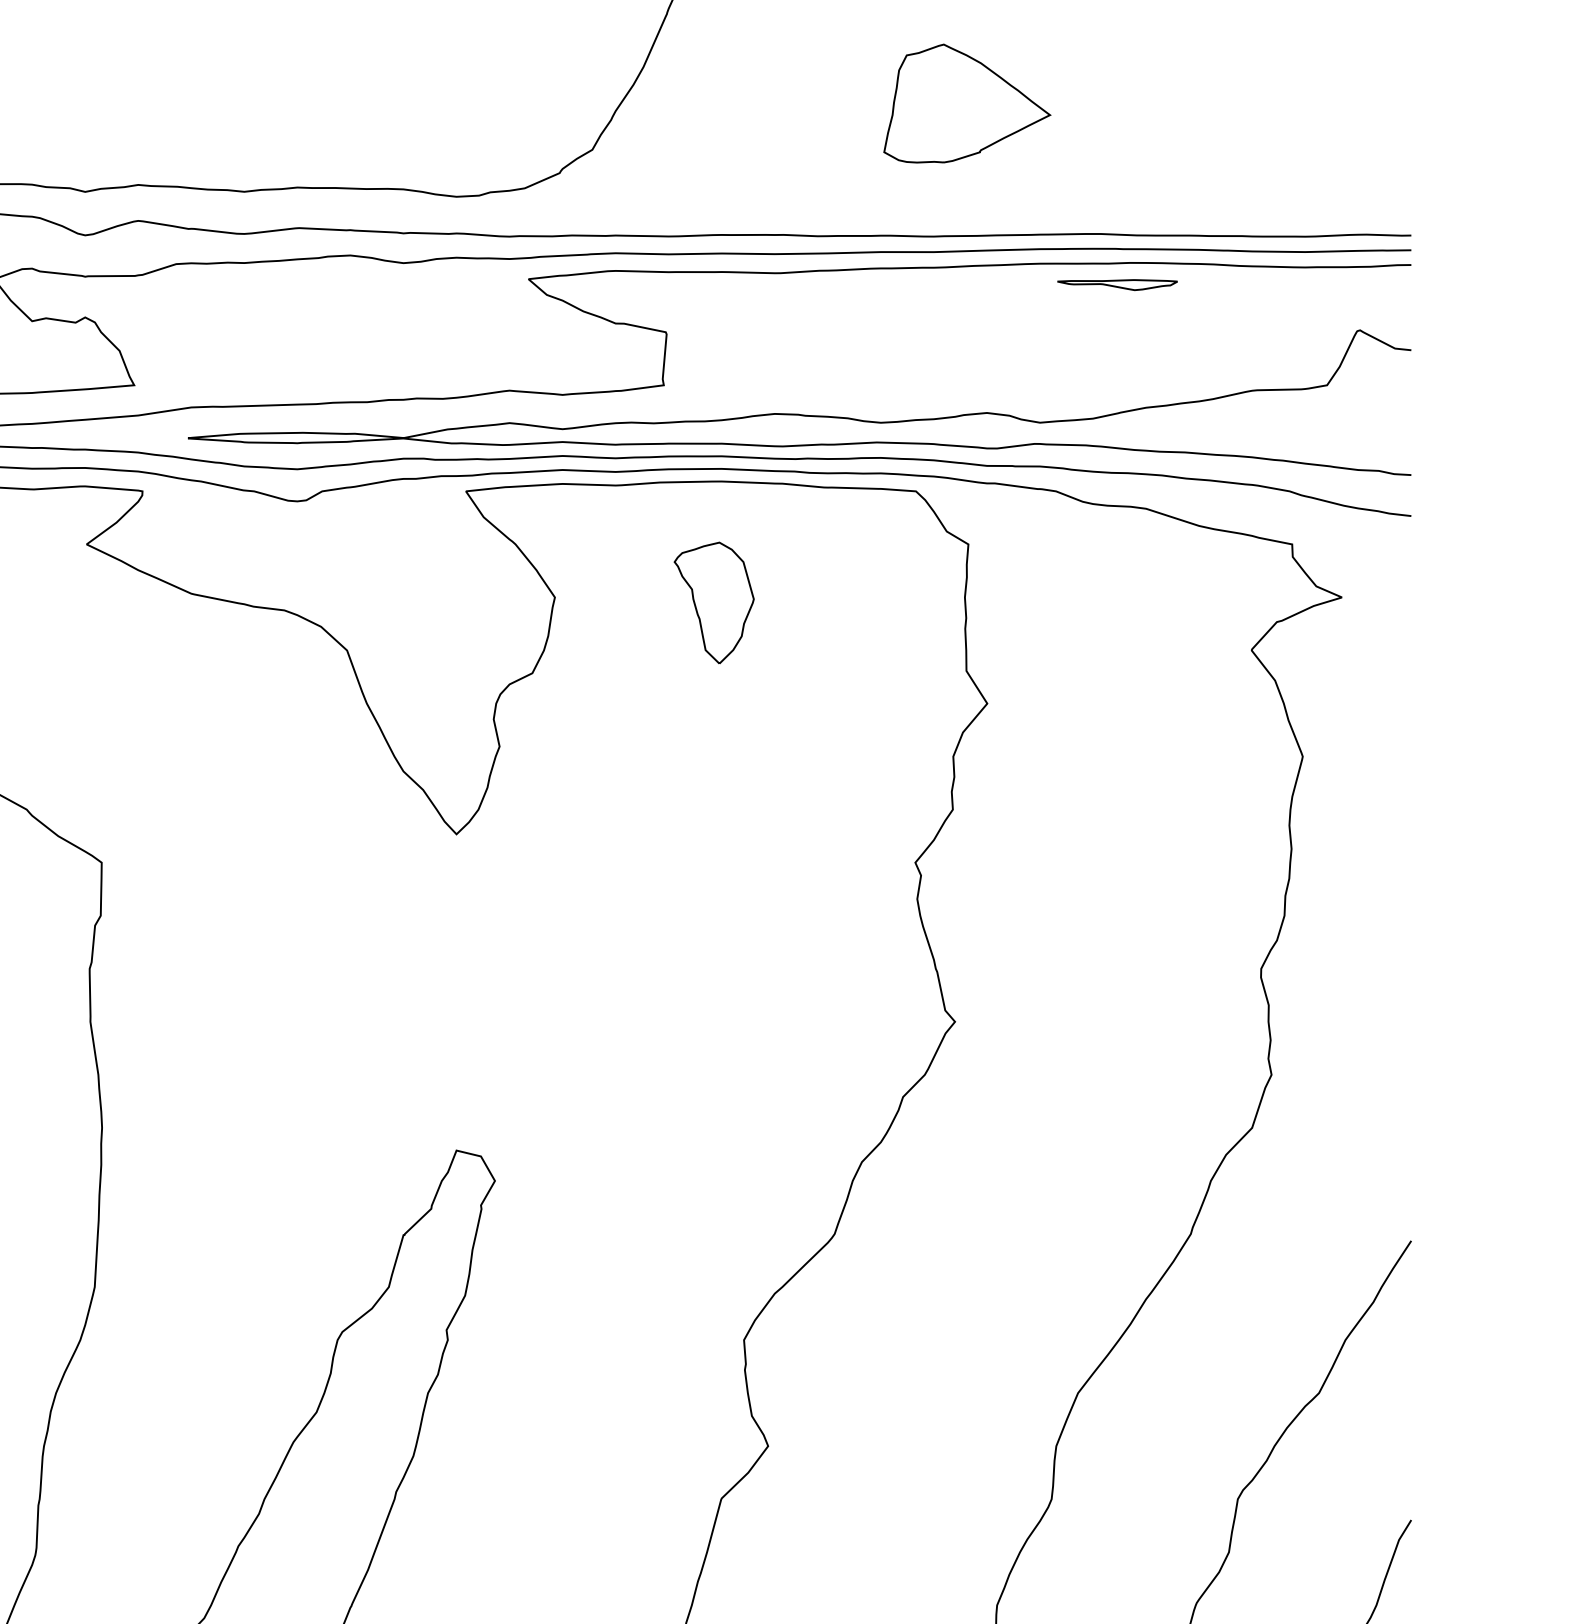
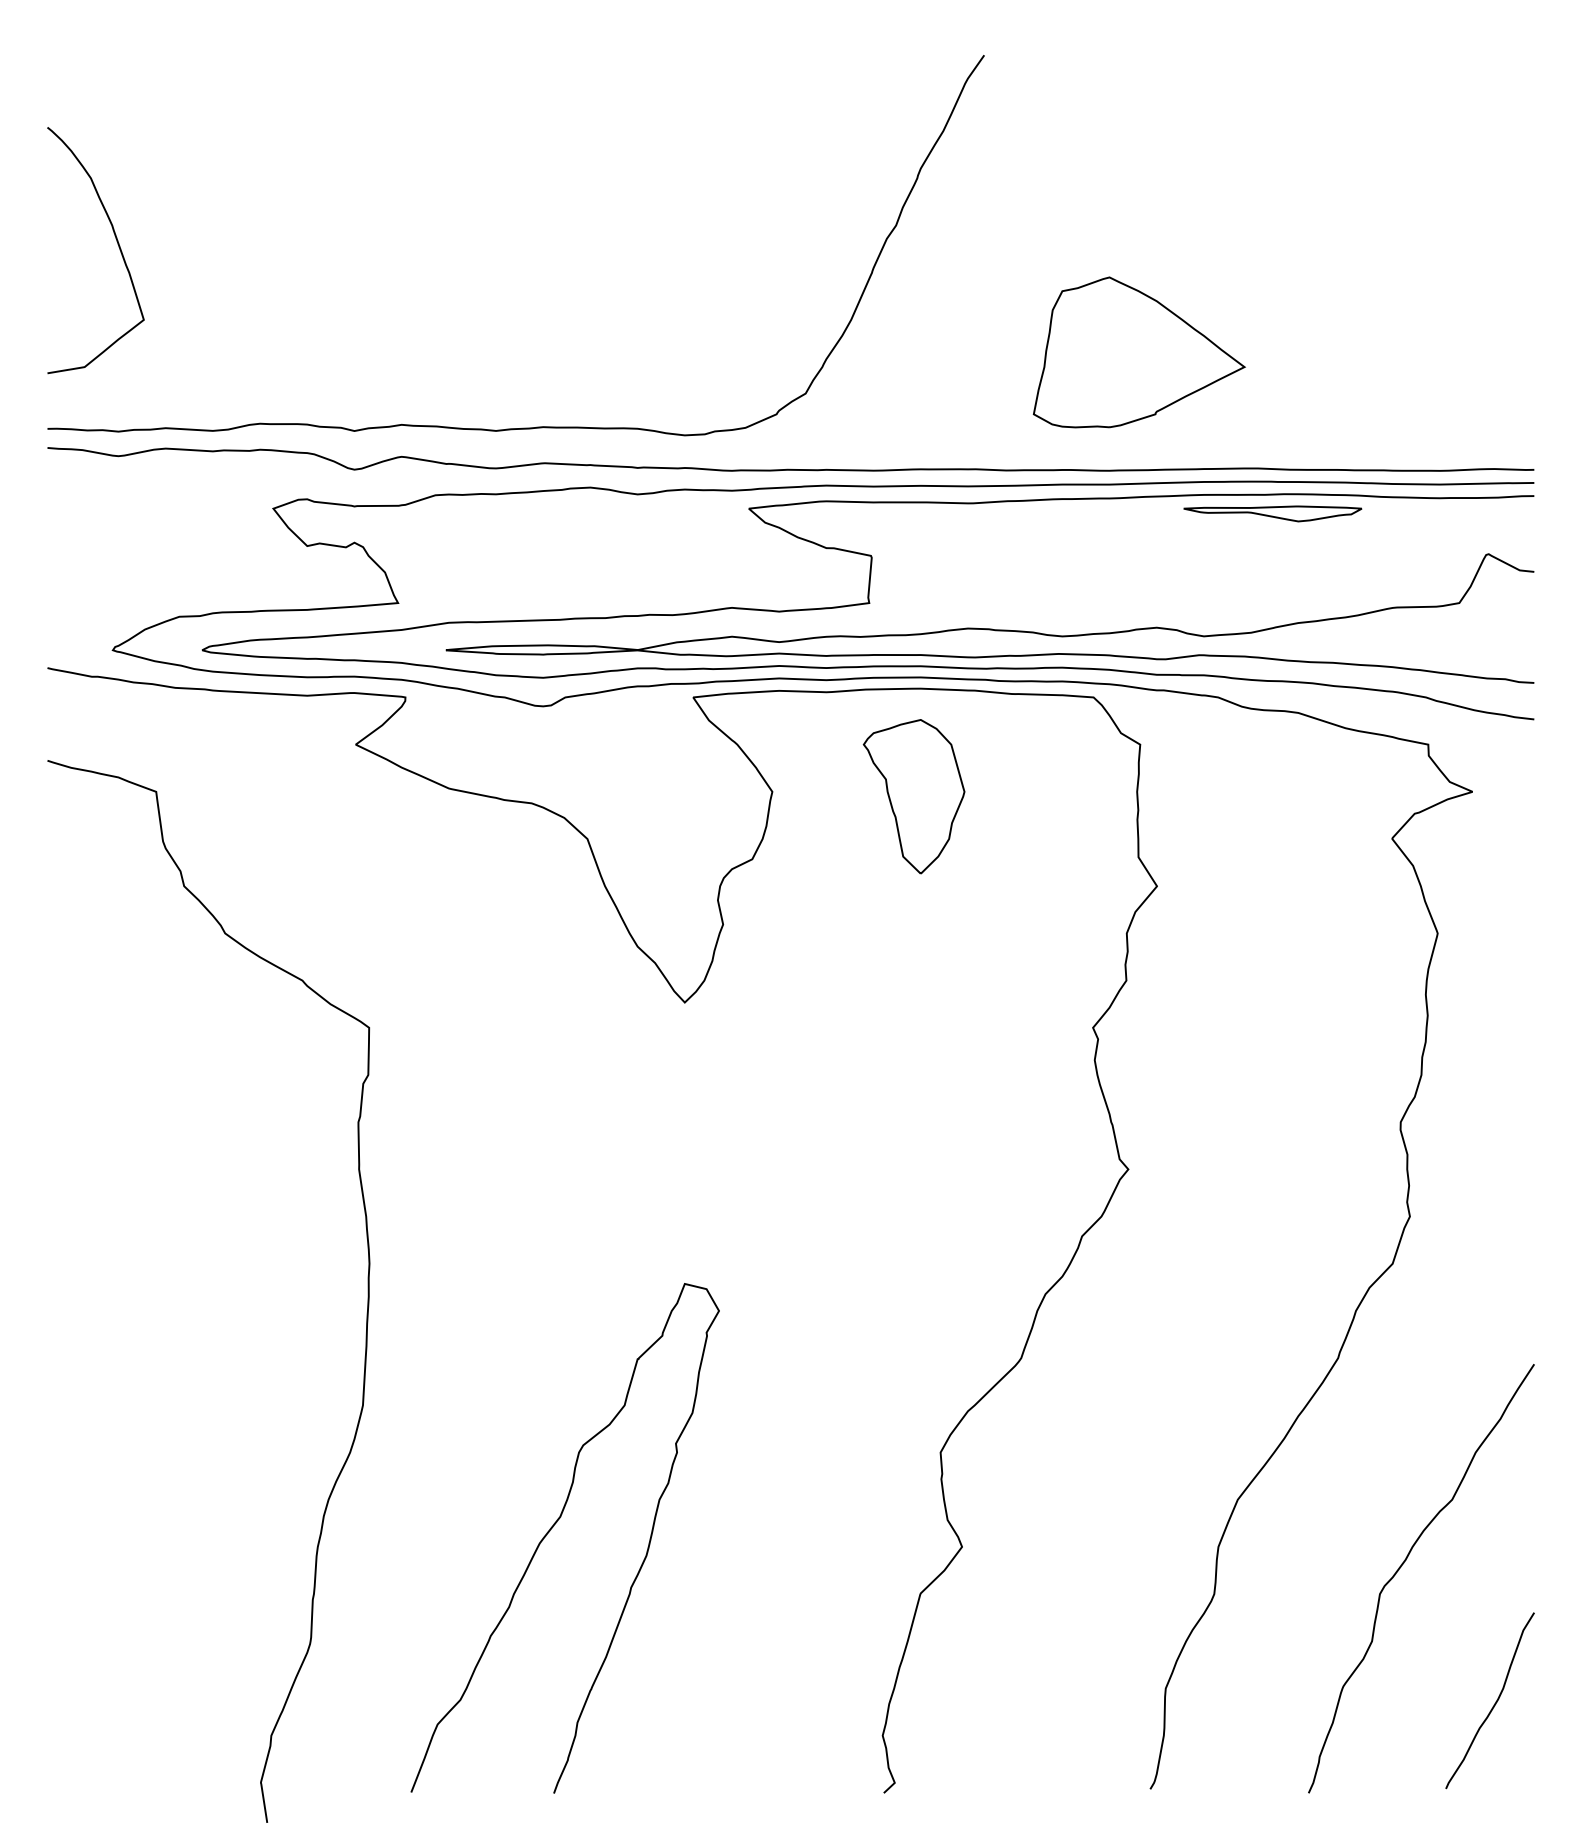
part: (966, 103) -> (1138, 352), size x1.43
part: (1117, 284) -> (1272, 513), size x1.67
part: (713, 602) -> (913, 796), size x1.43

